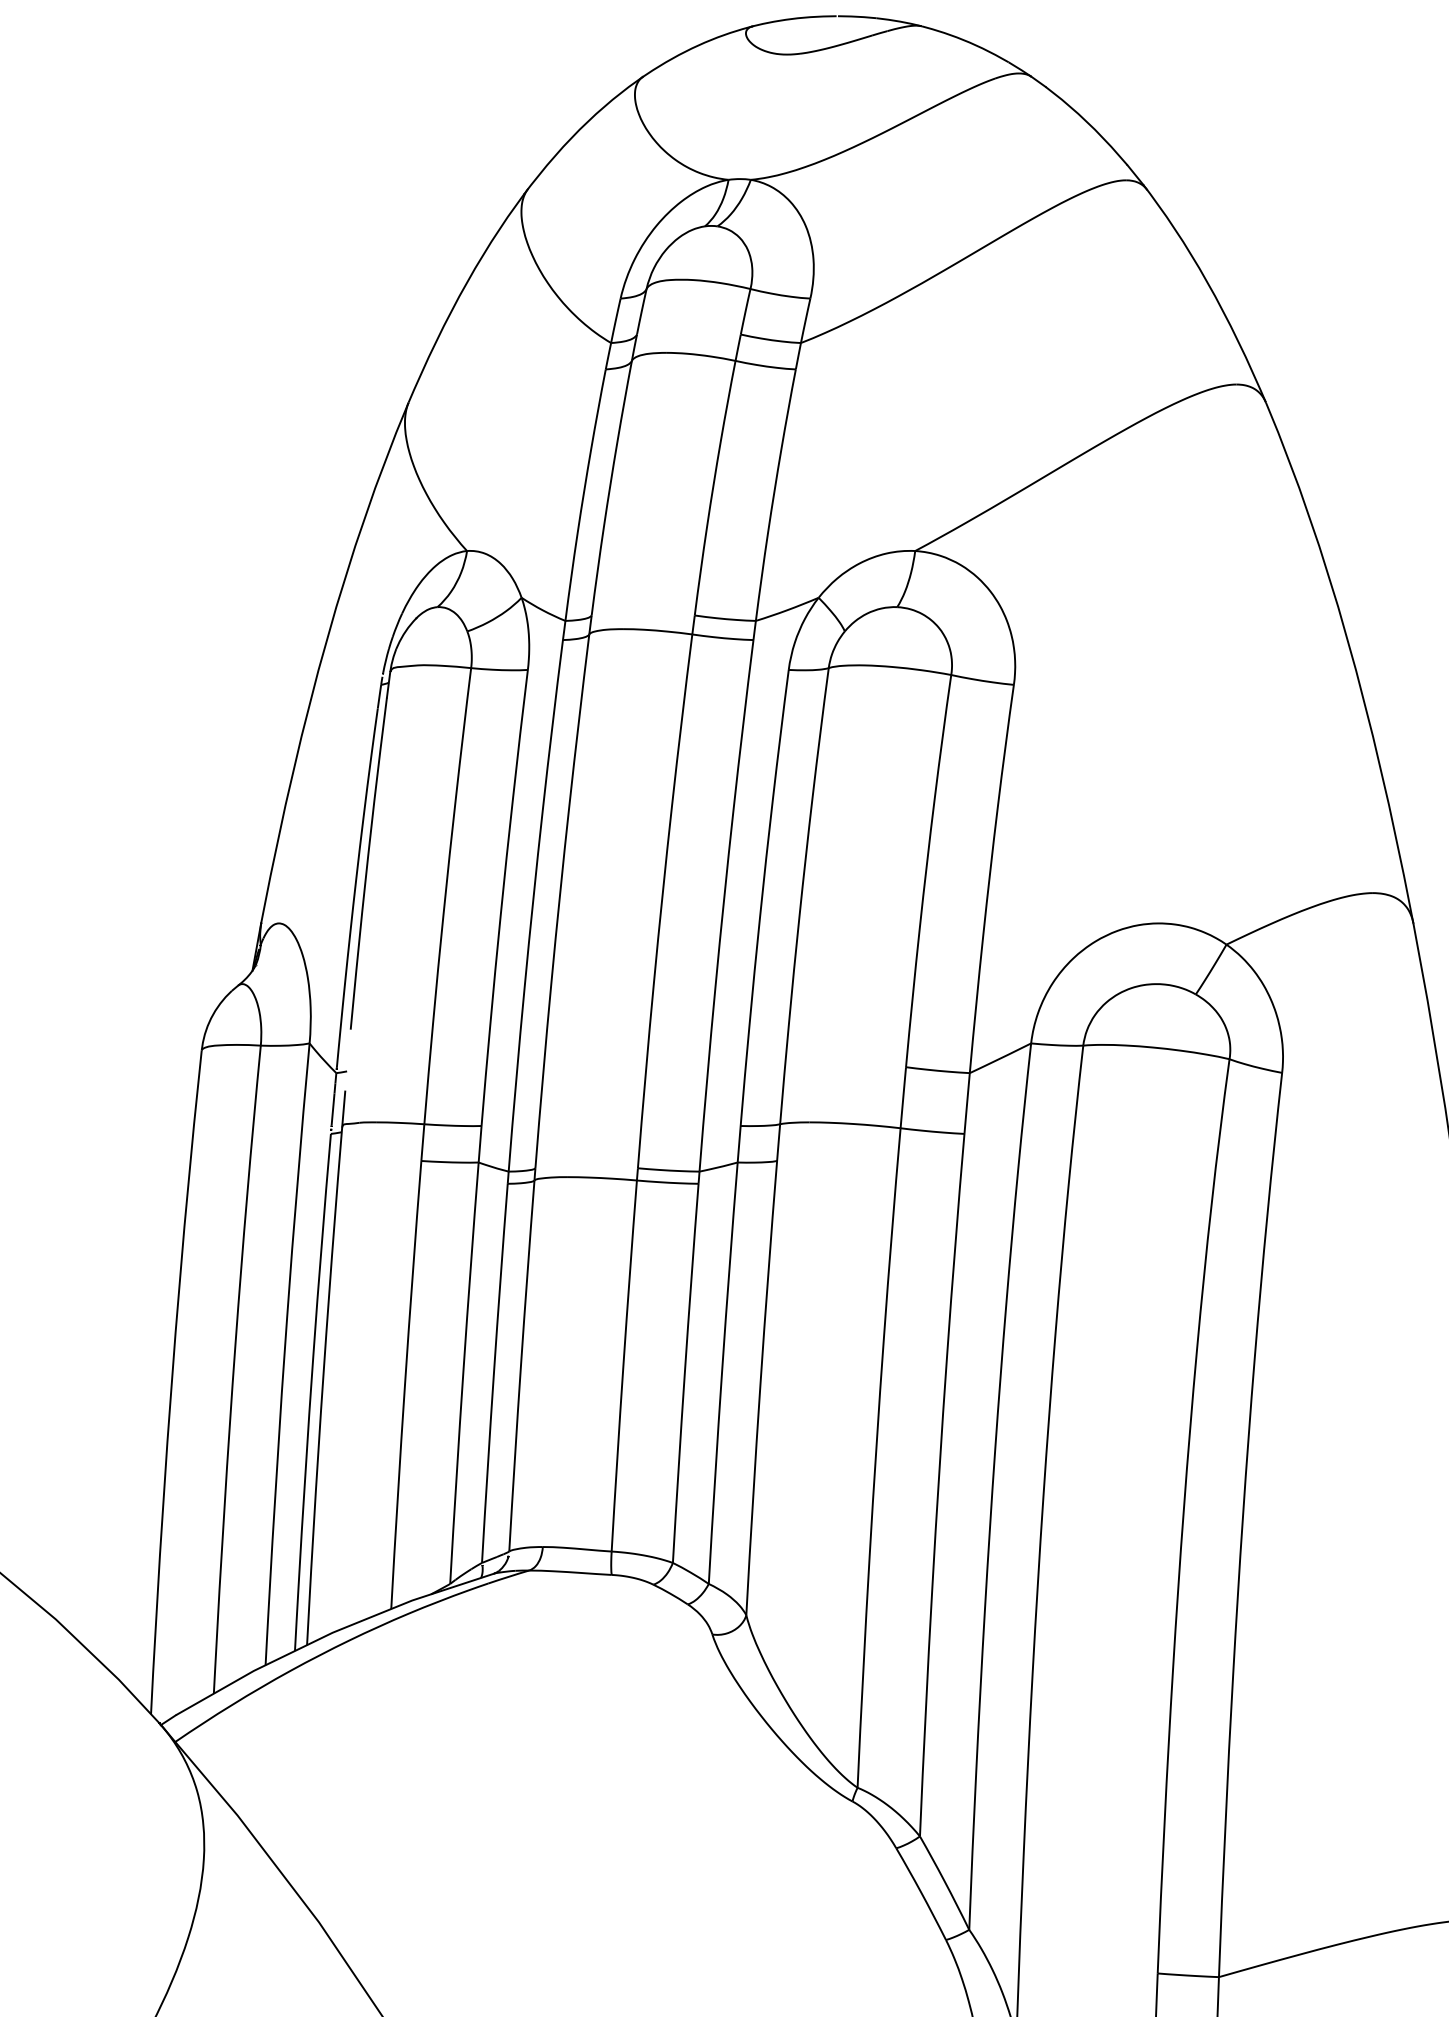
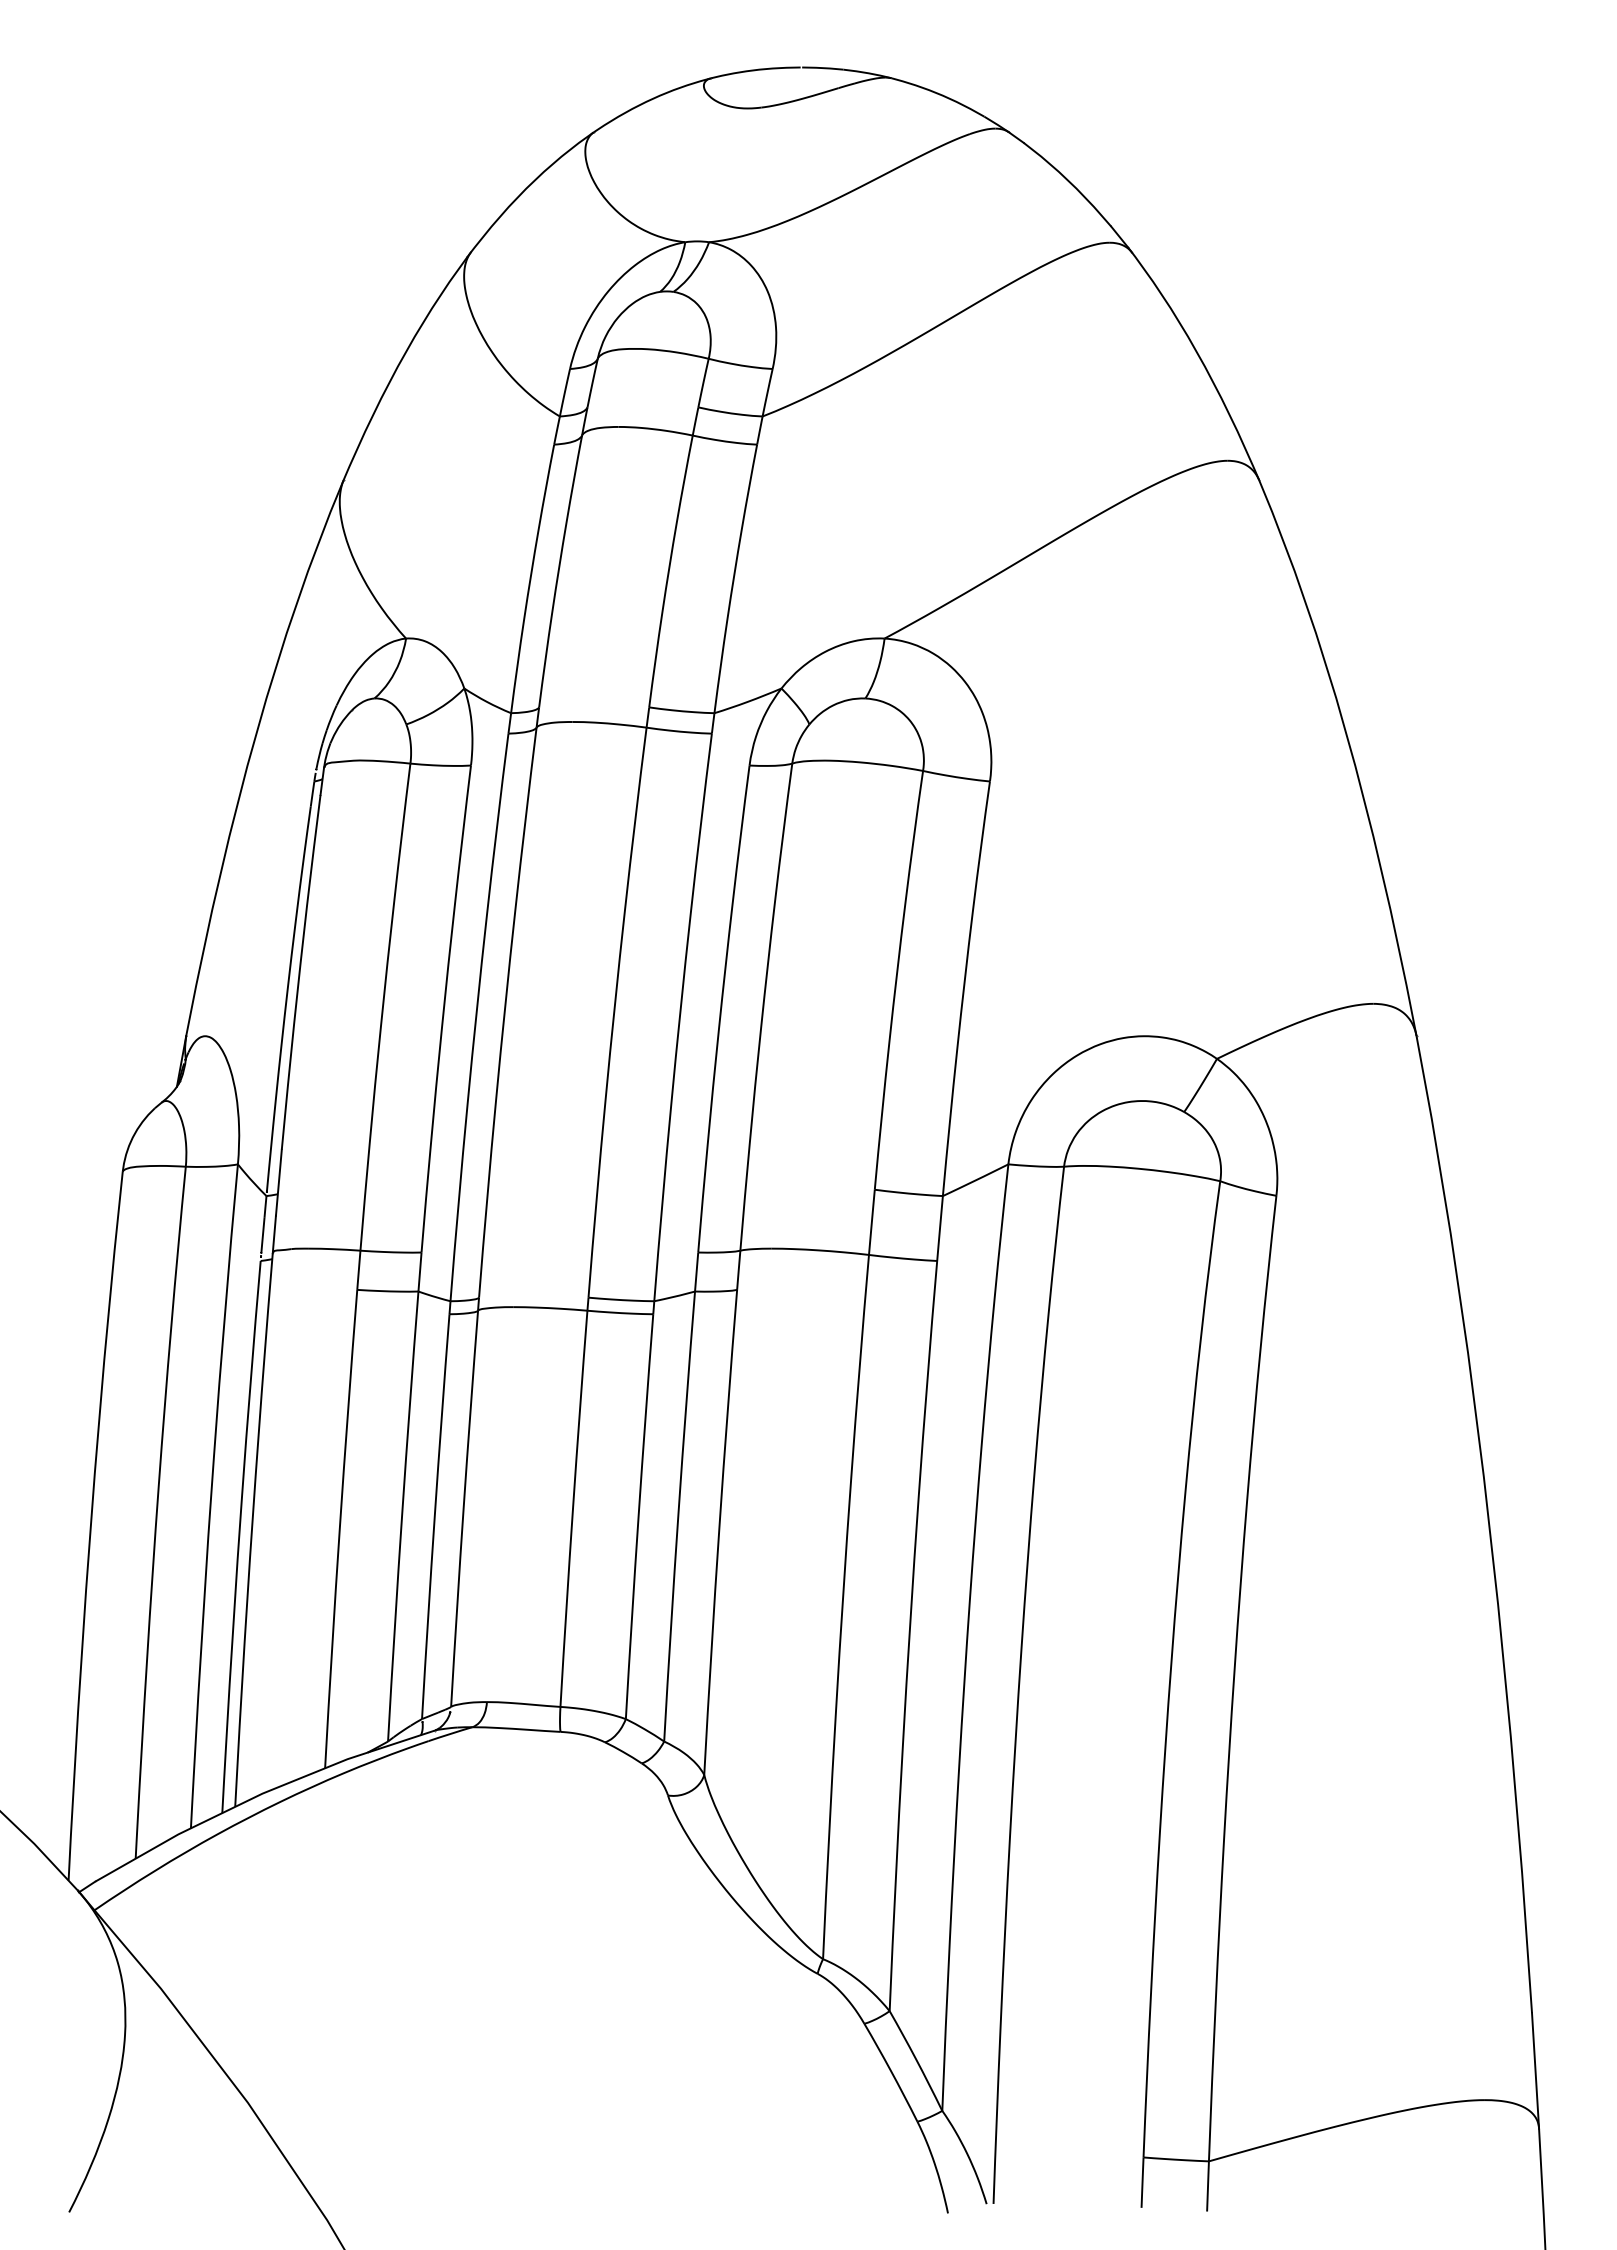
line: (347, 1060) -> (278, 1182), added

